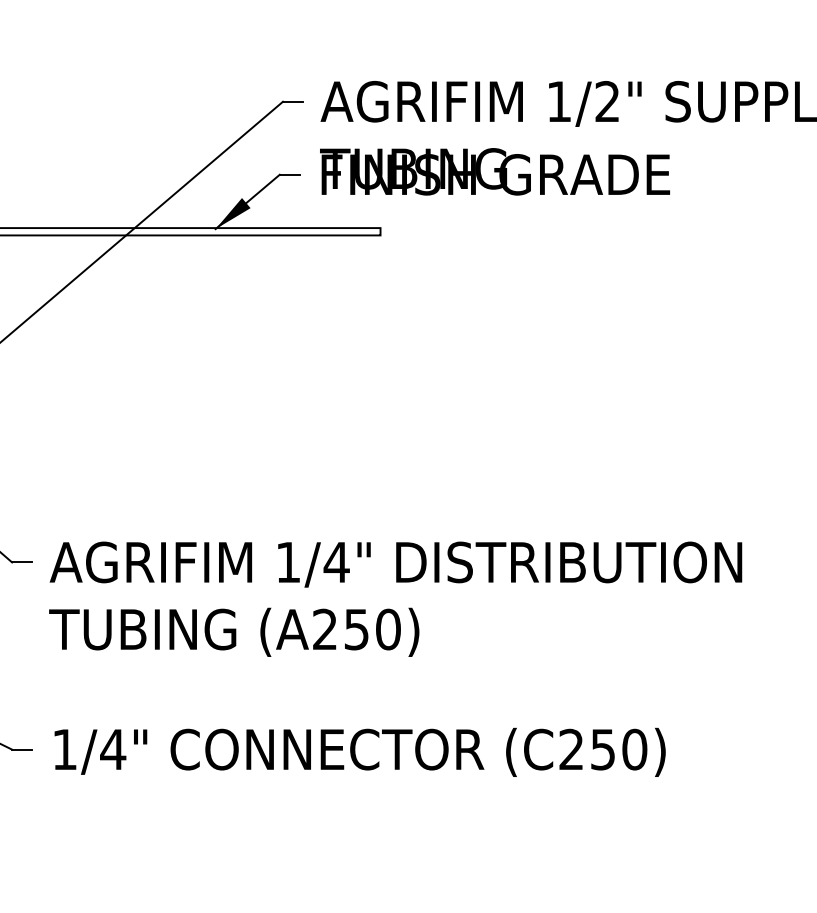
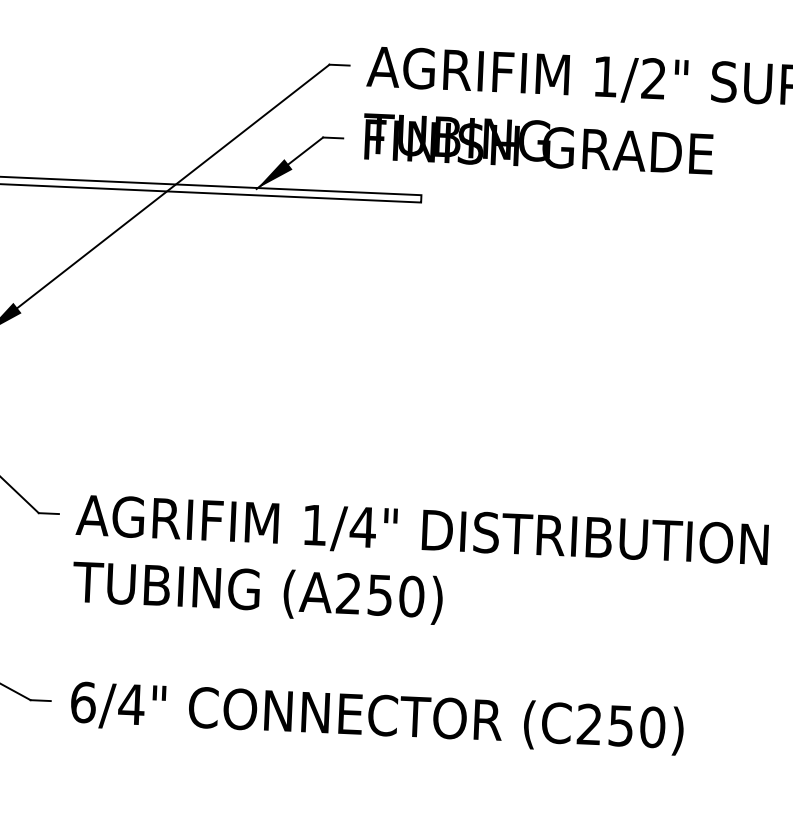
text: (64, 749) -> (82, 702), 1/4" -> 6/4"

